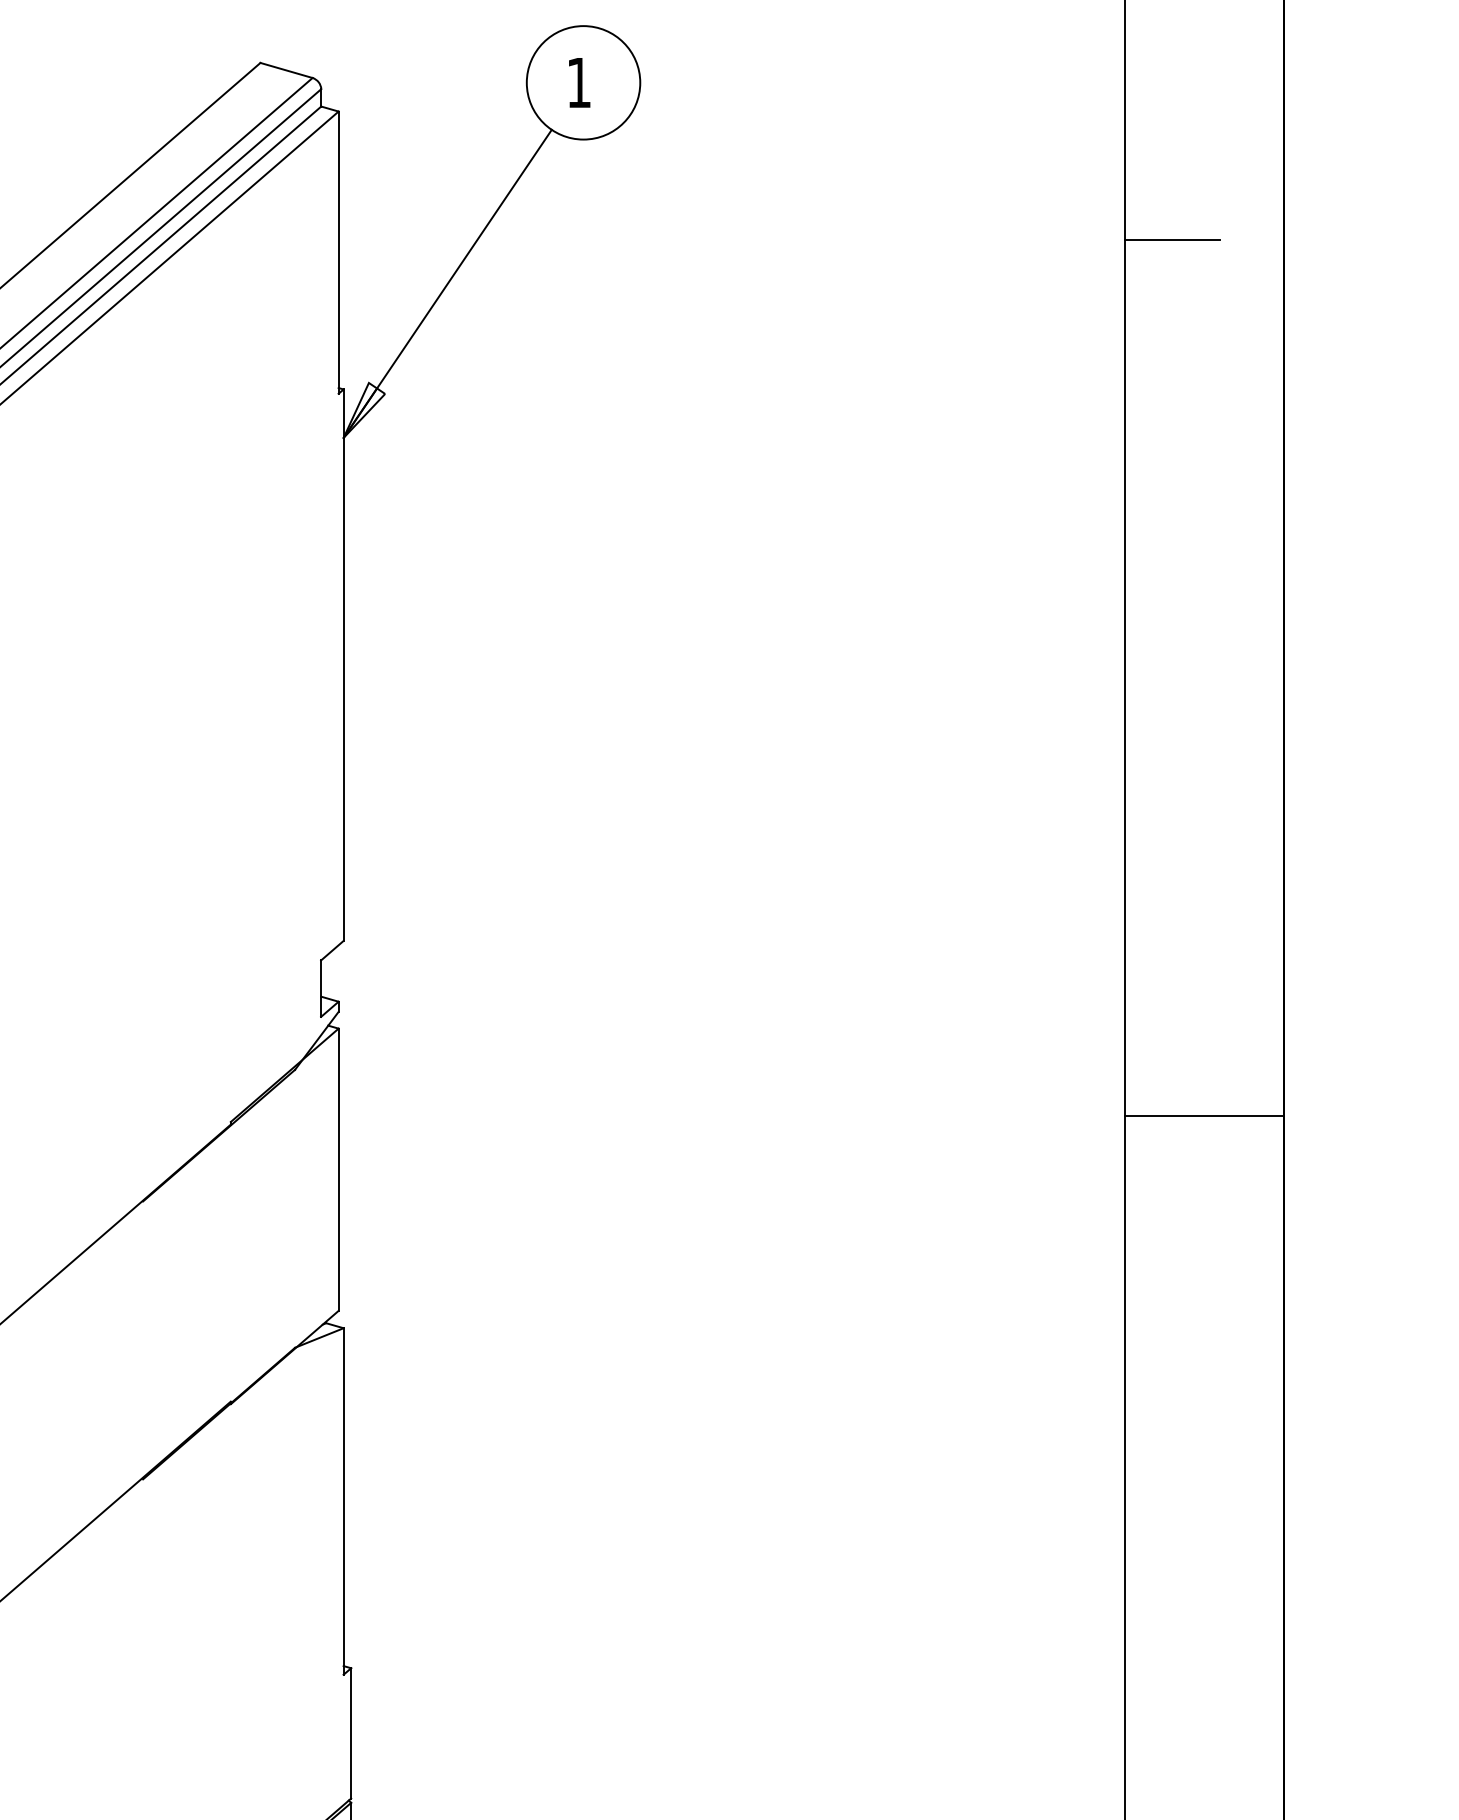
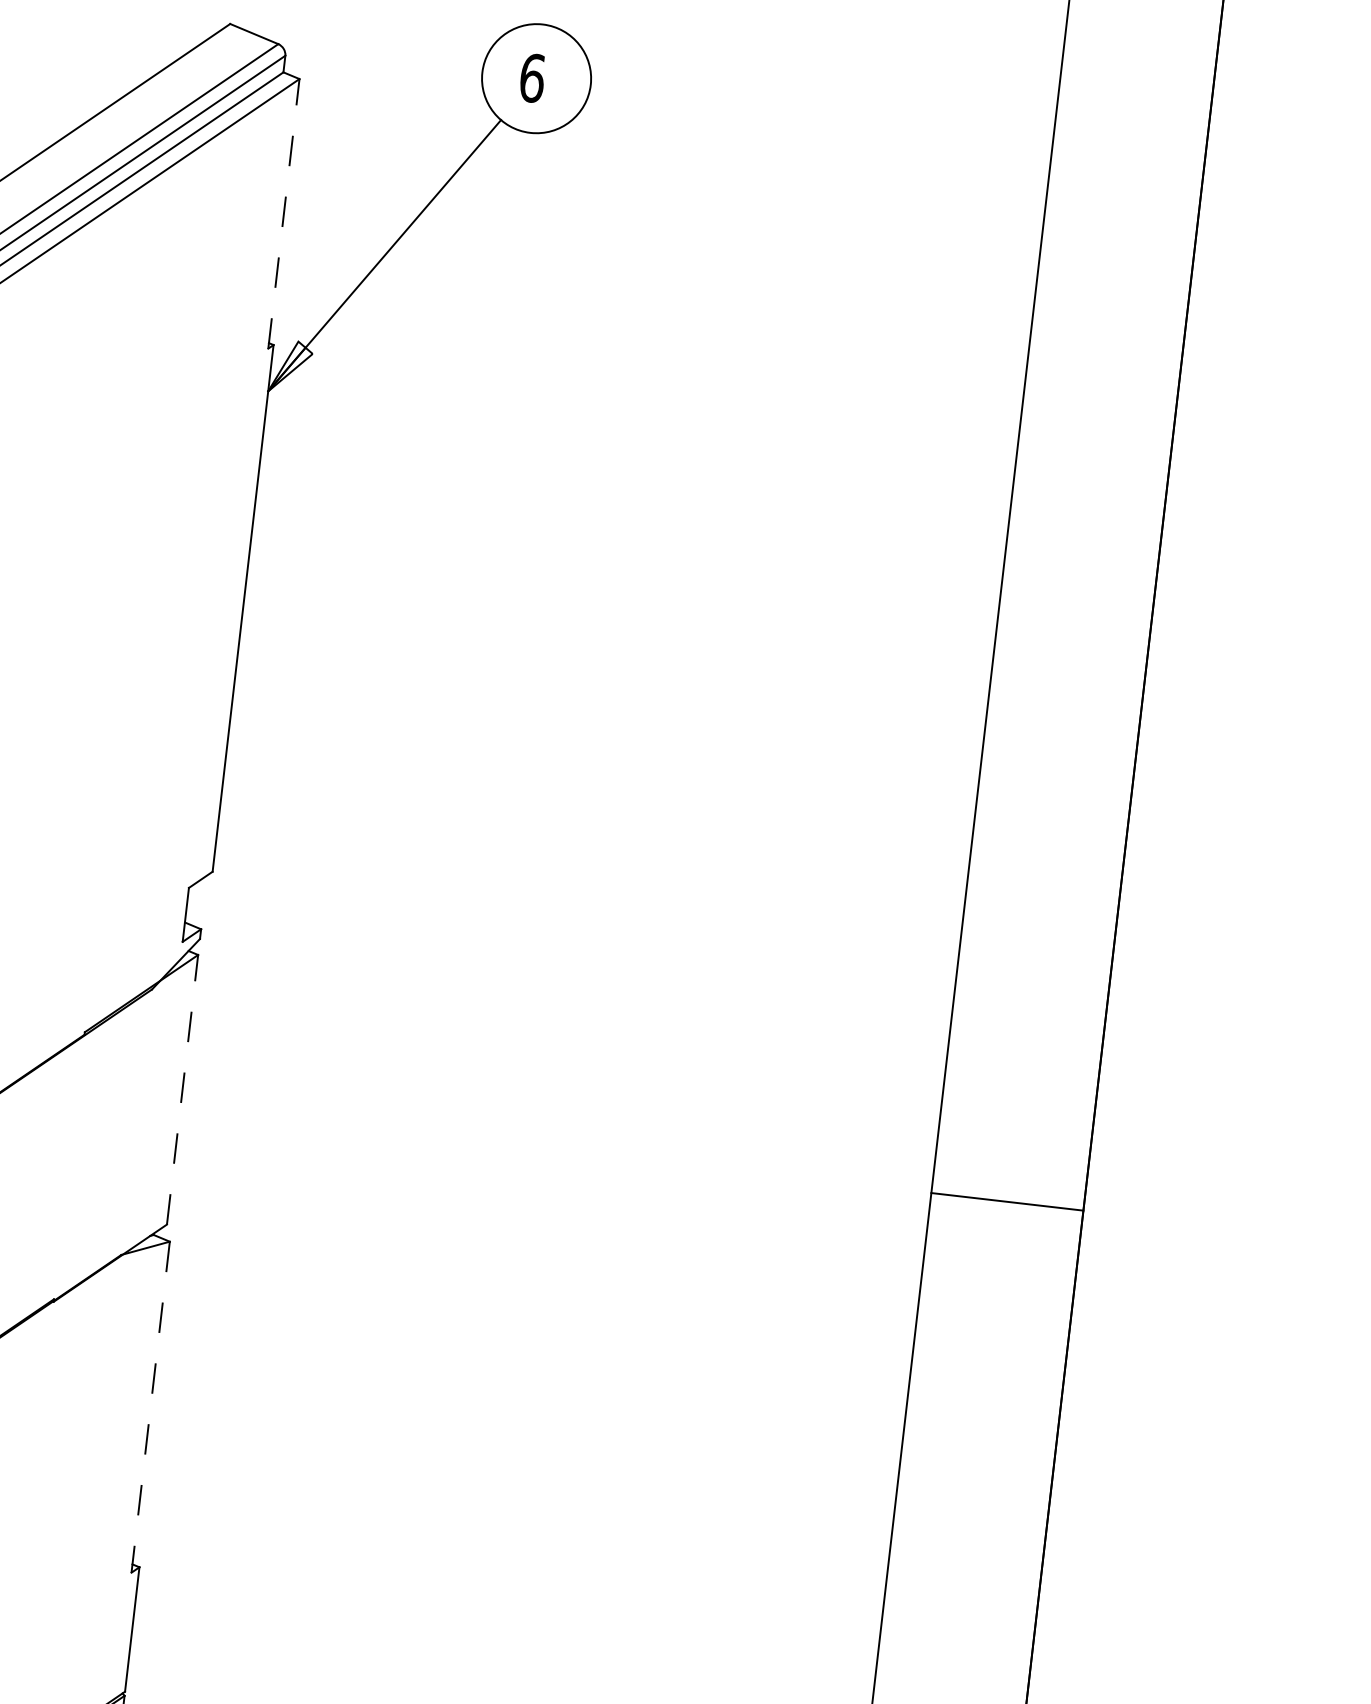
text: (579, 82) -> (532, 77), 1 -> 6
line: (1172, 240) -> (1081, 294), removed
line: (338, 252) -> (283, 213), solid -> dashed
line: (1203, 1115) -> (1006, 1201), moved
line: (338, 1169) -> (182, 1089), solid -> dashed
line: (343, 1502) -> (150, 1408), solid -> dashed

